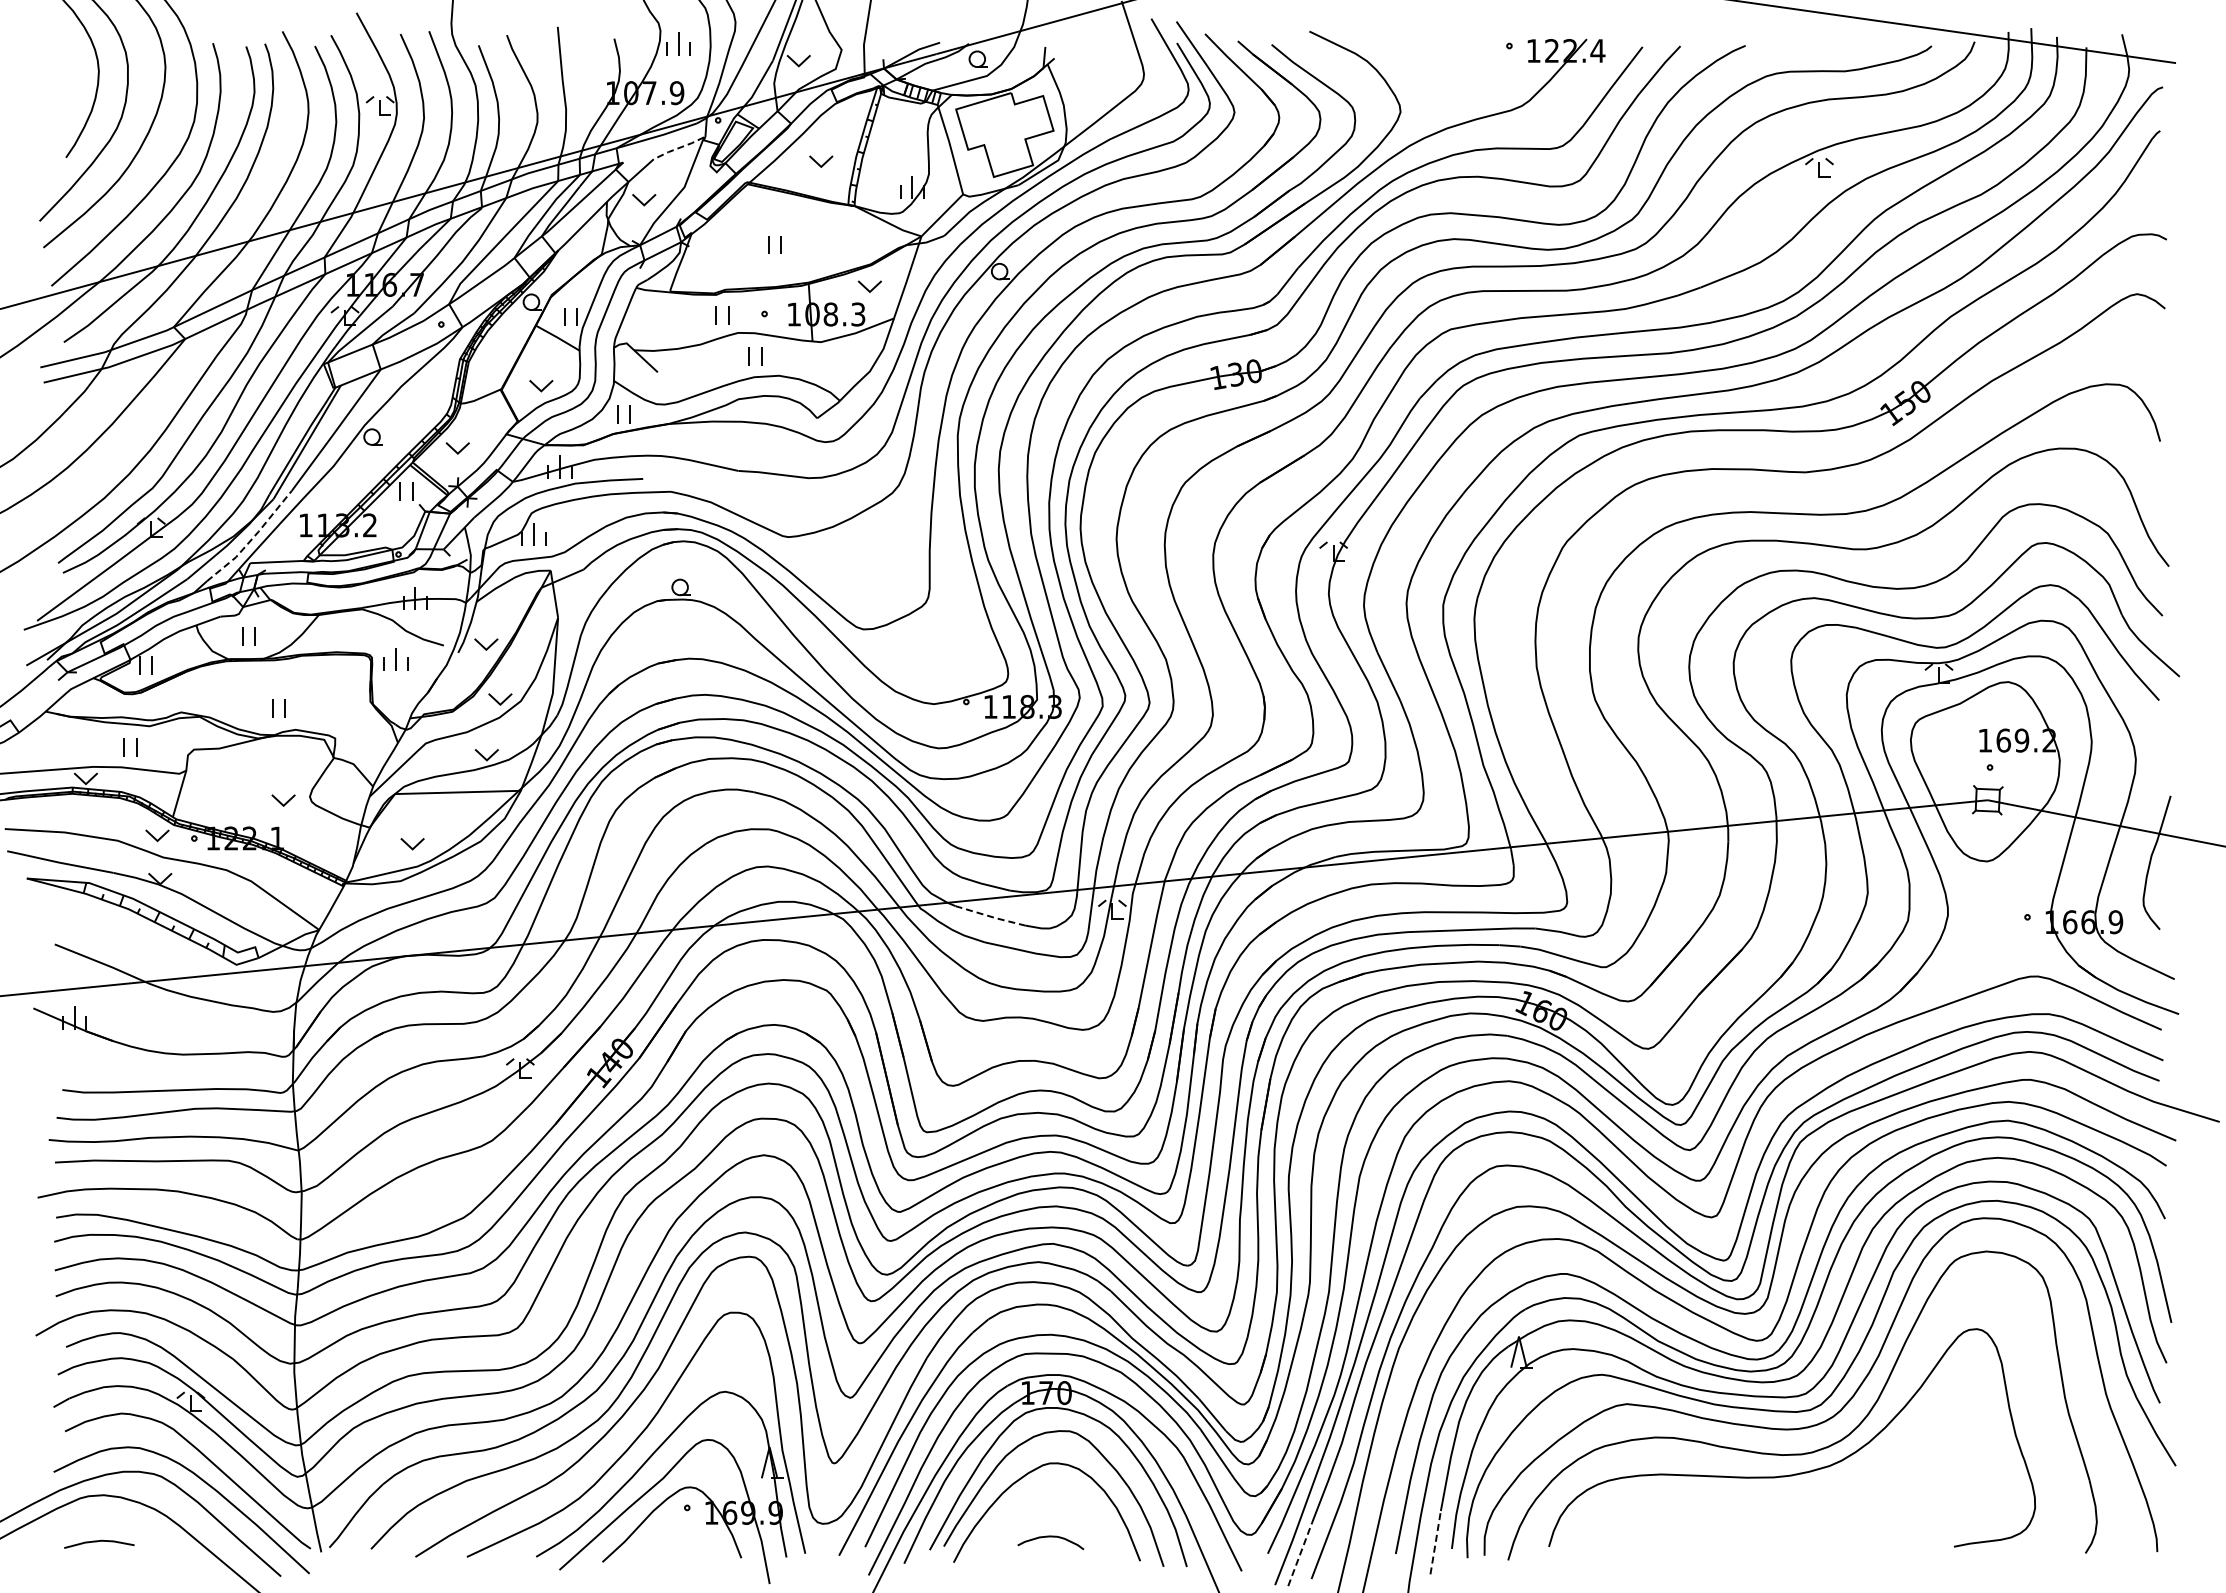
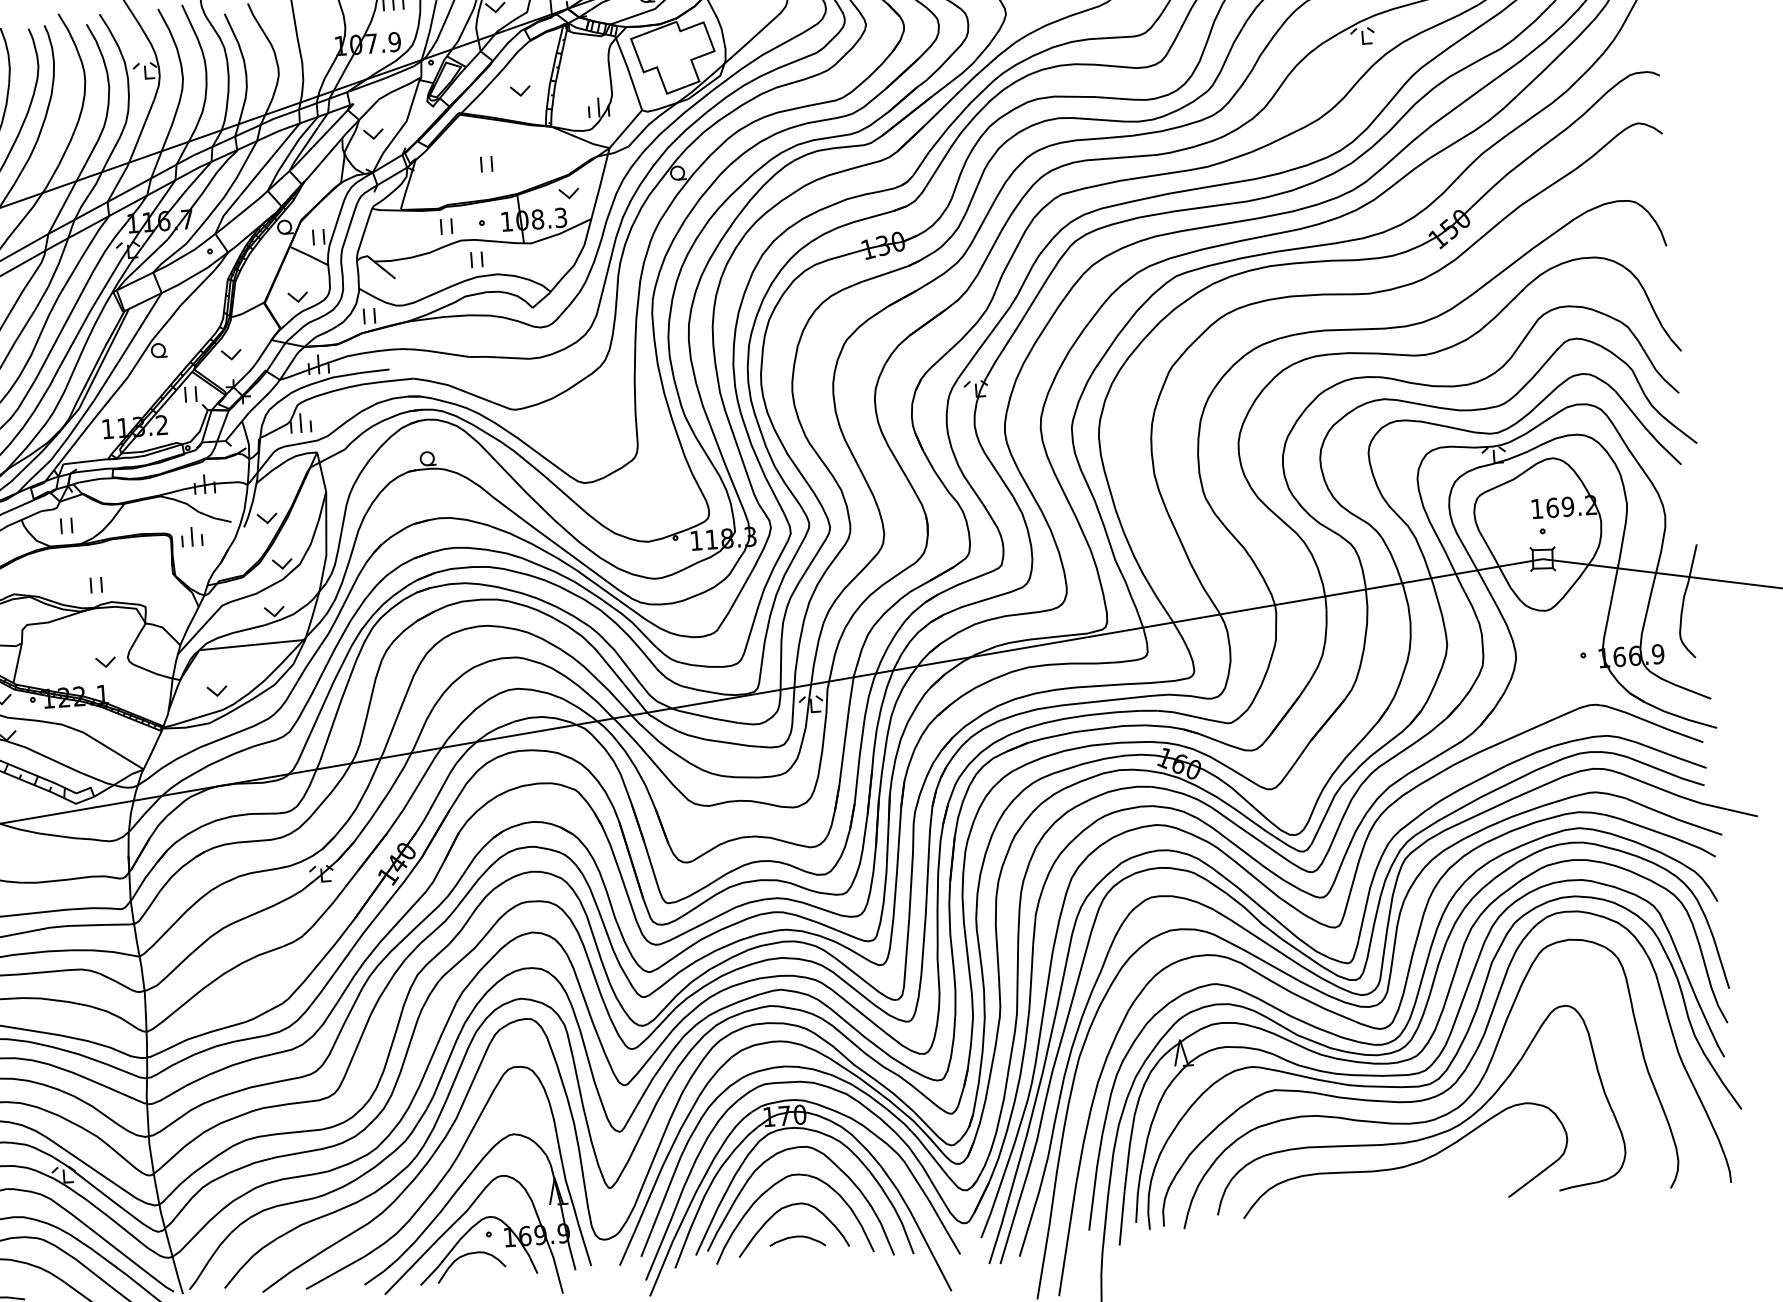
line: (678, 148) -> (399, 88), dashed -> solid
line: (252, 539) -> (63, 444), dashed -> solid
line: (990, 916) -> (708, 717), dashed -> solid
curve: (1041, 1501) -> (787, 1207), added
curve: (1775, 1503) -> (1406, 1165), added
curve: (660, 1530) -> (467, 1255), added
line: (1435, 1542) -> (1121, 1218), dashed -> solid
line: (1300, 1554) -> (1008, 1236), dashed -> solid

